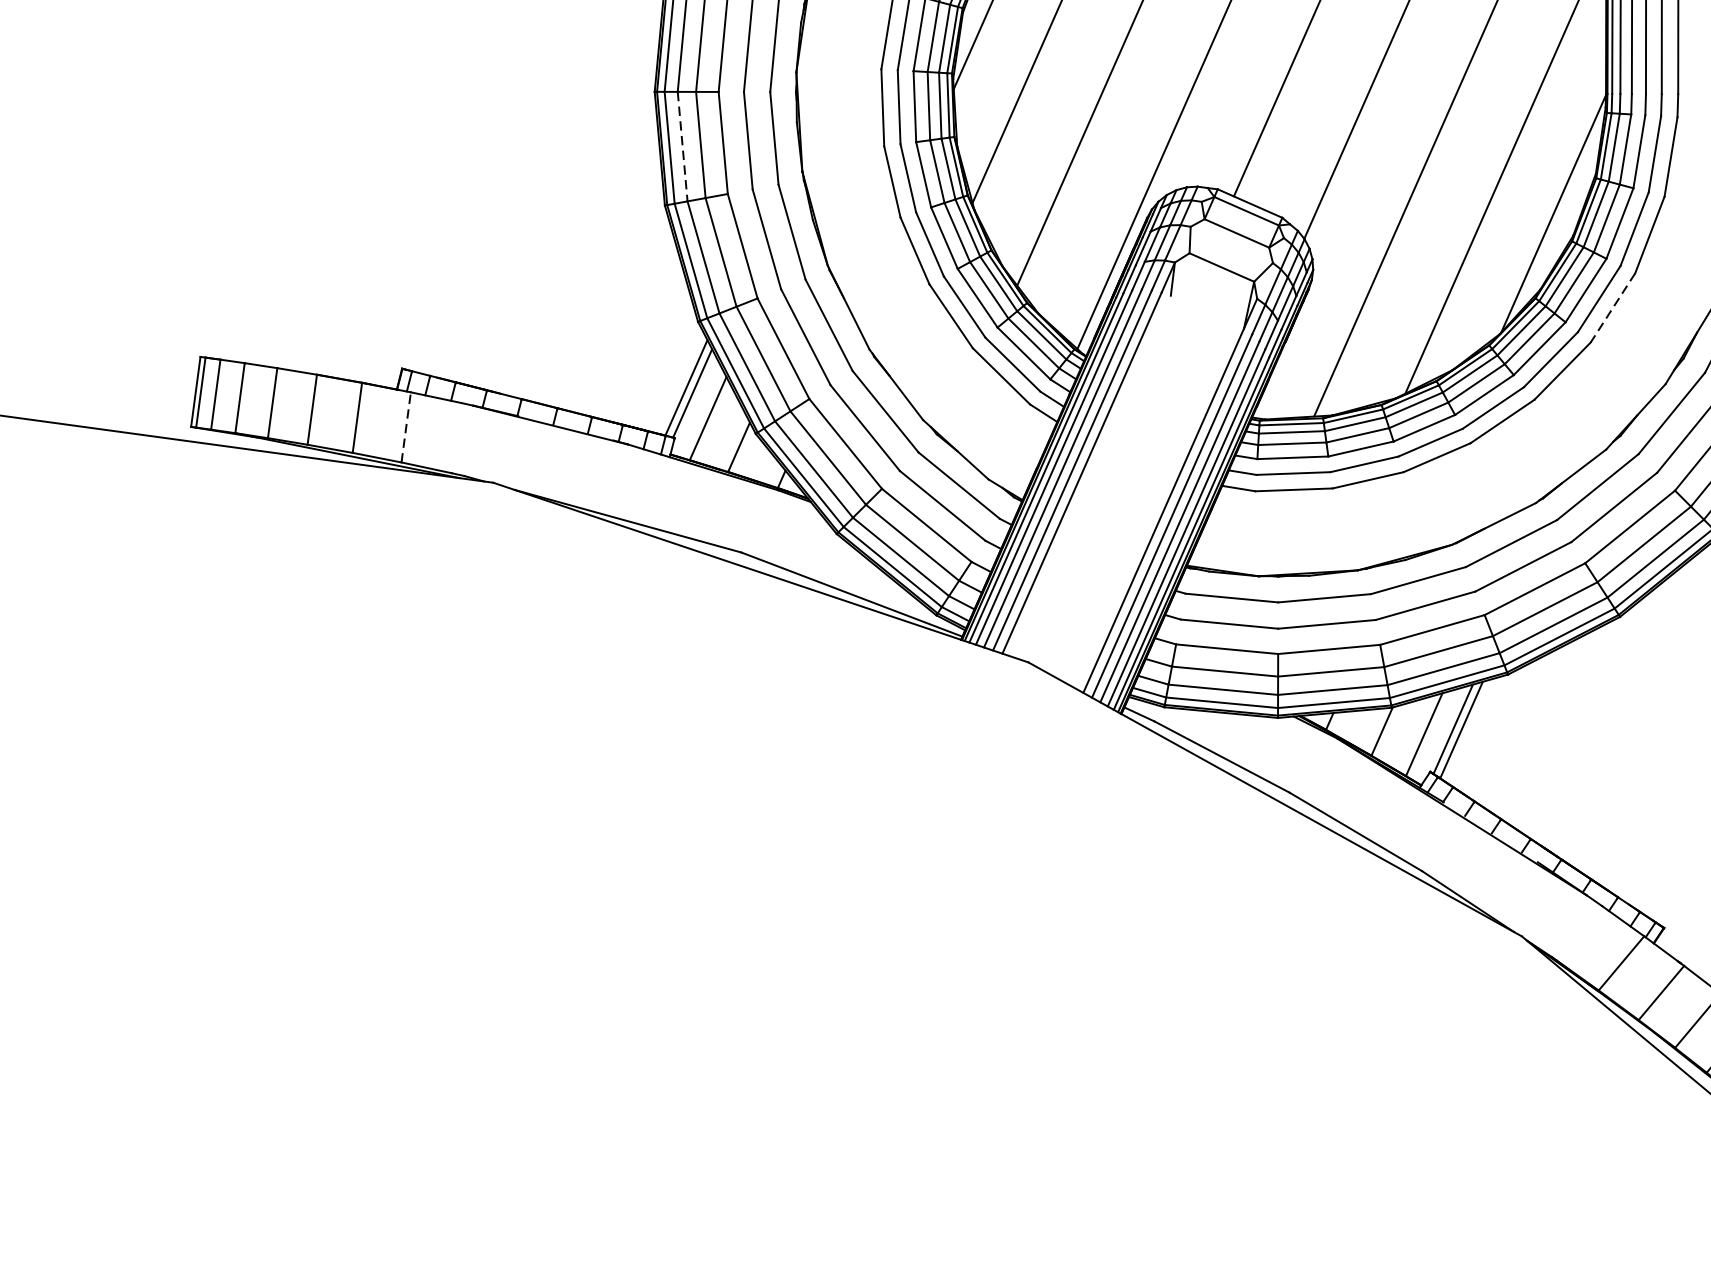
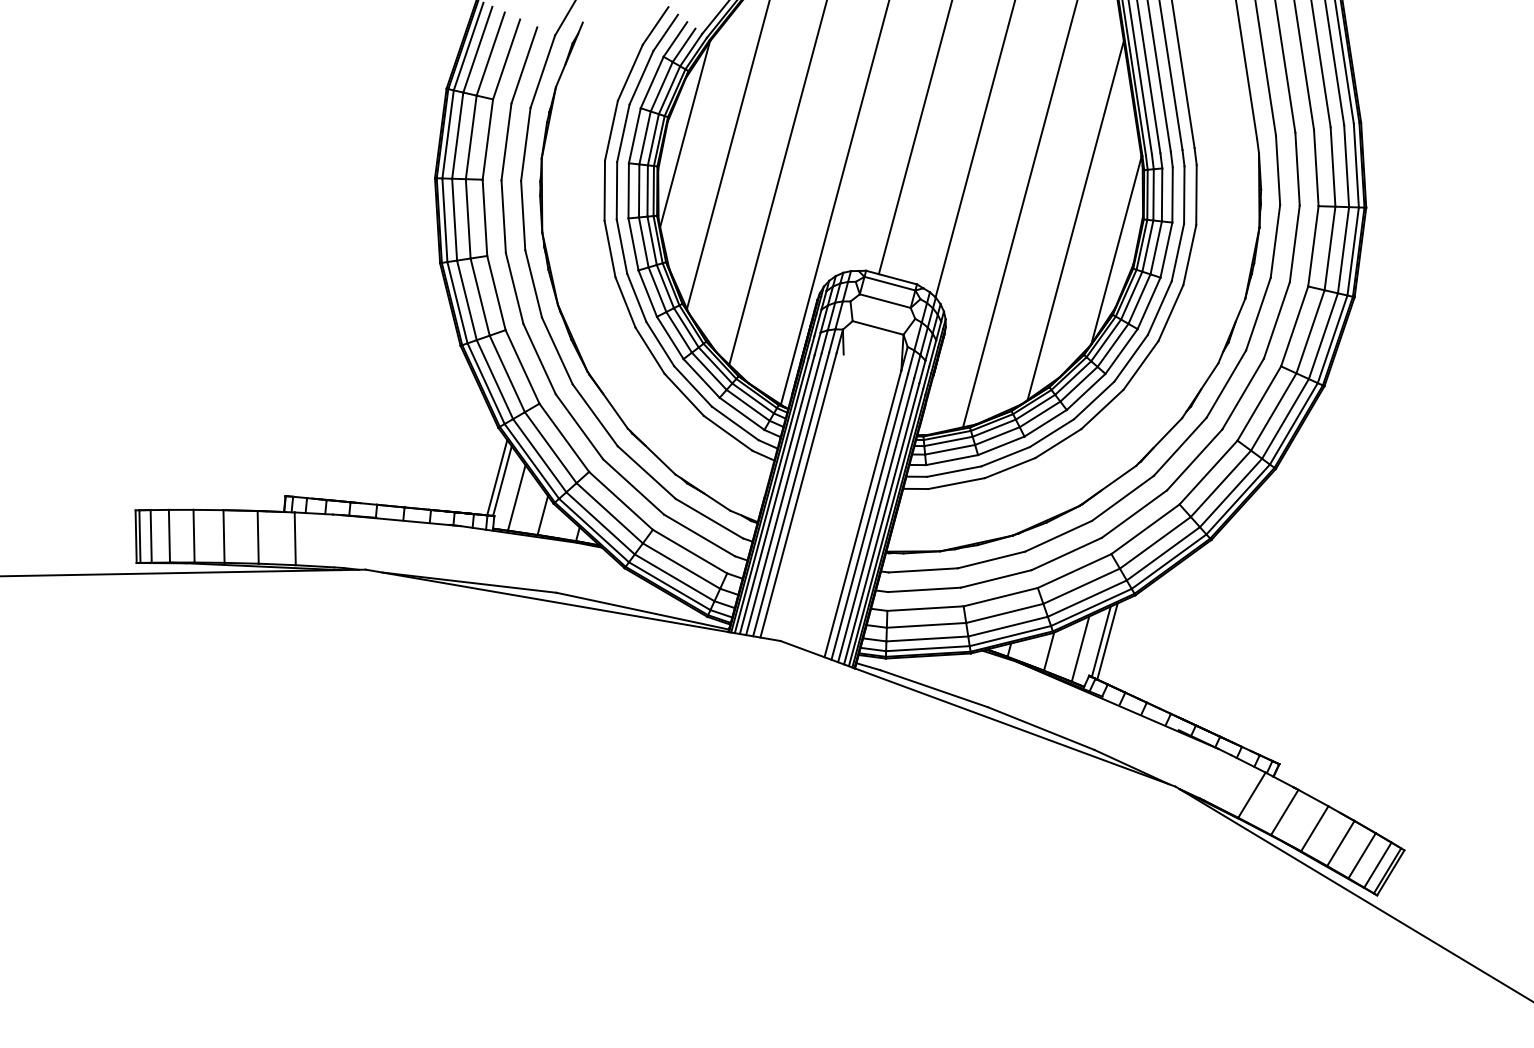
line: (682, 146) -> (466, 300), dashed -> solid
line: (1612, 308) -> (1170, 313), dashed -> solid
line: (406, 427) -> (295, 538), dashed -> solid

